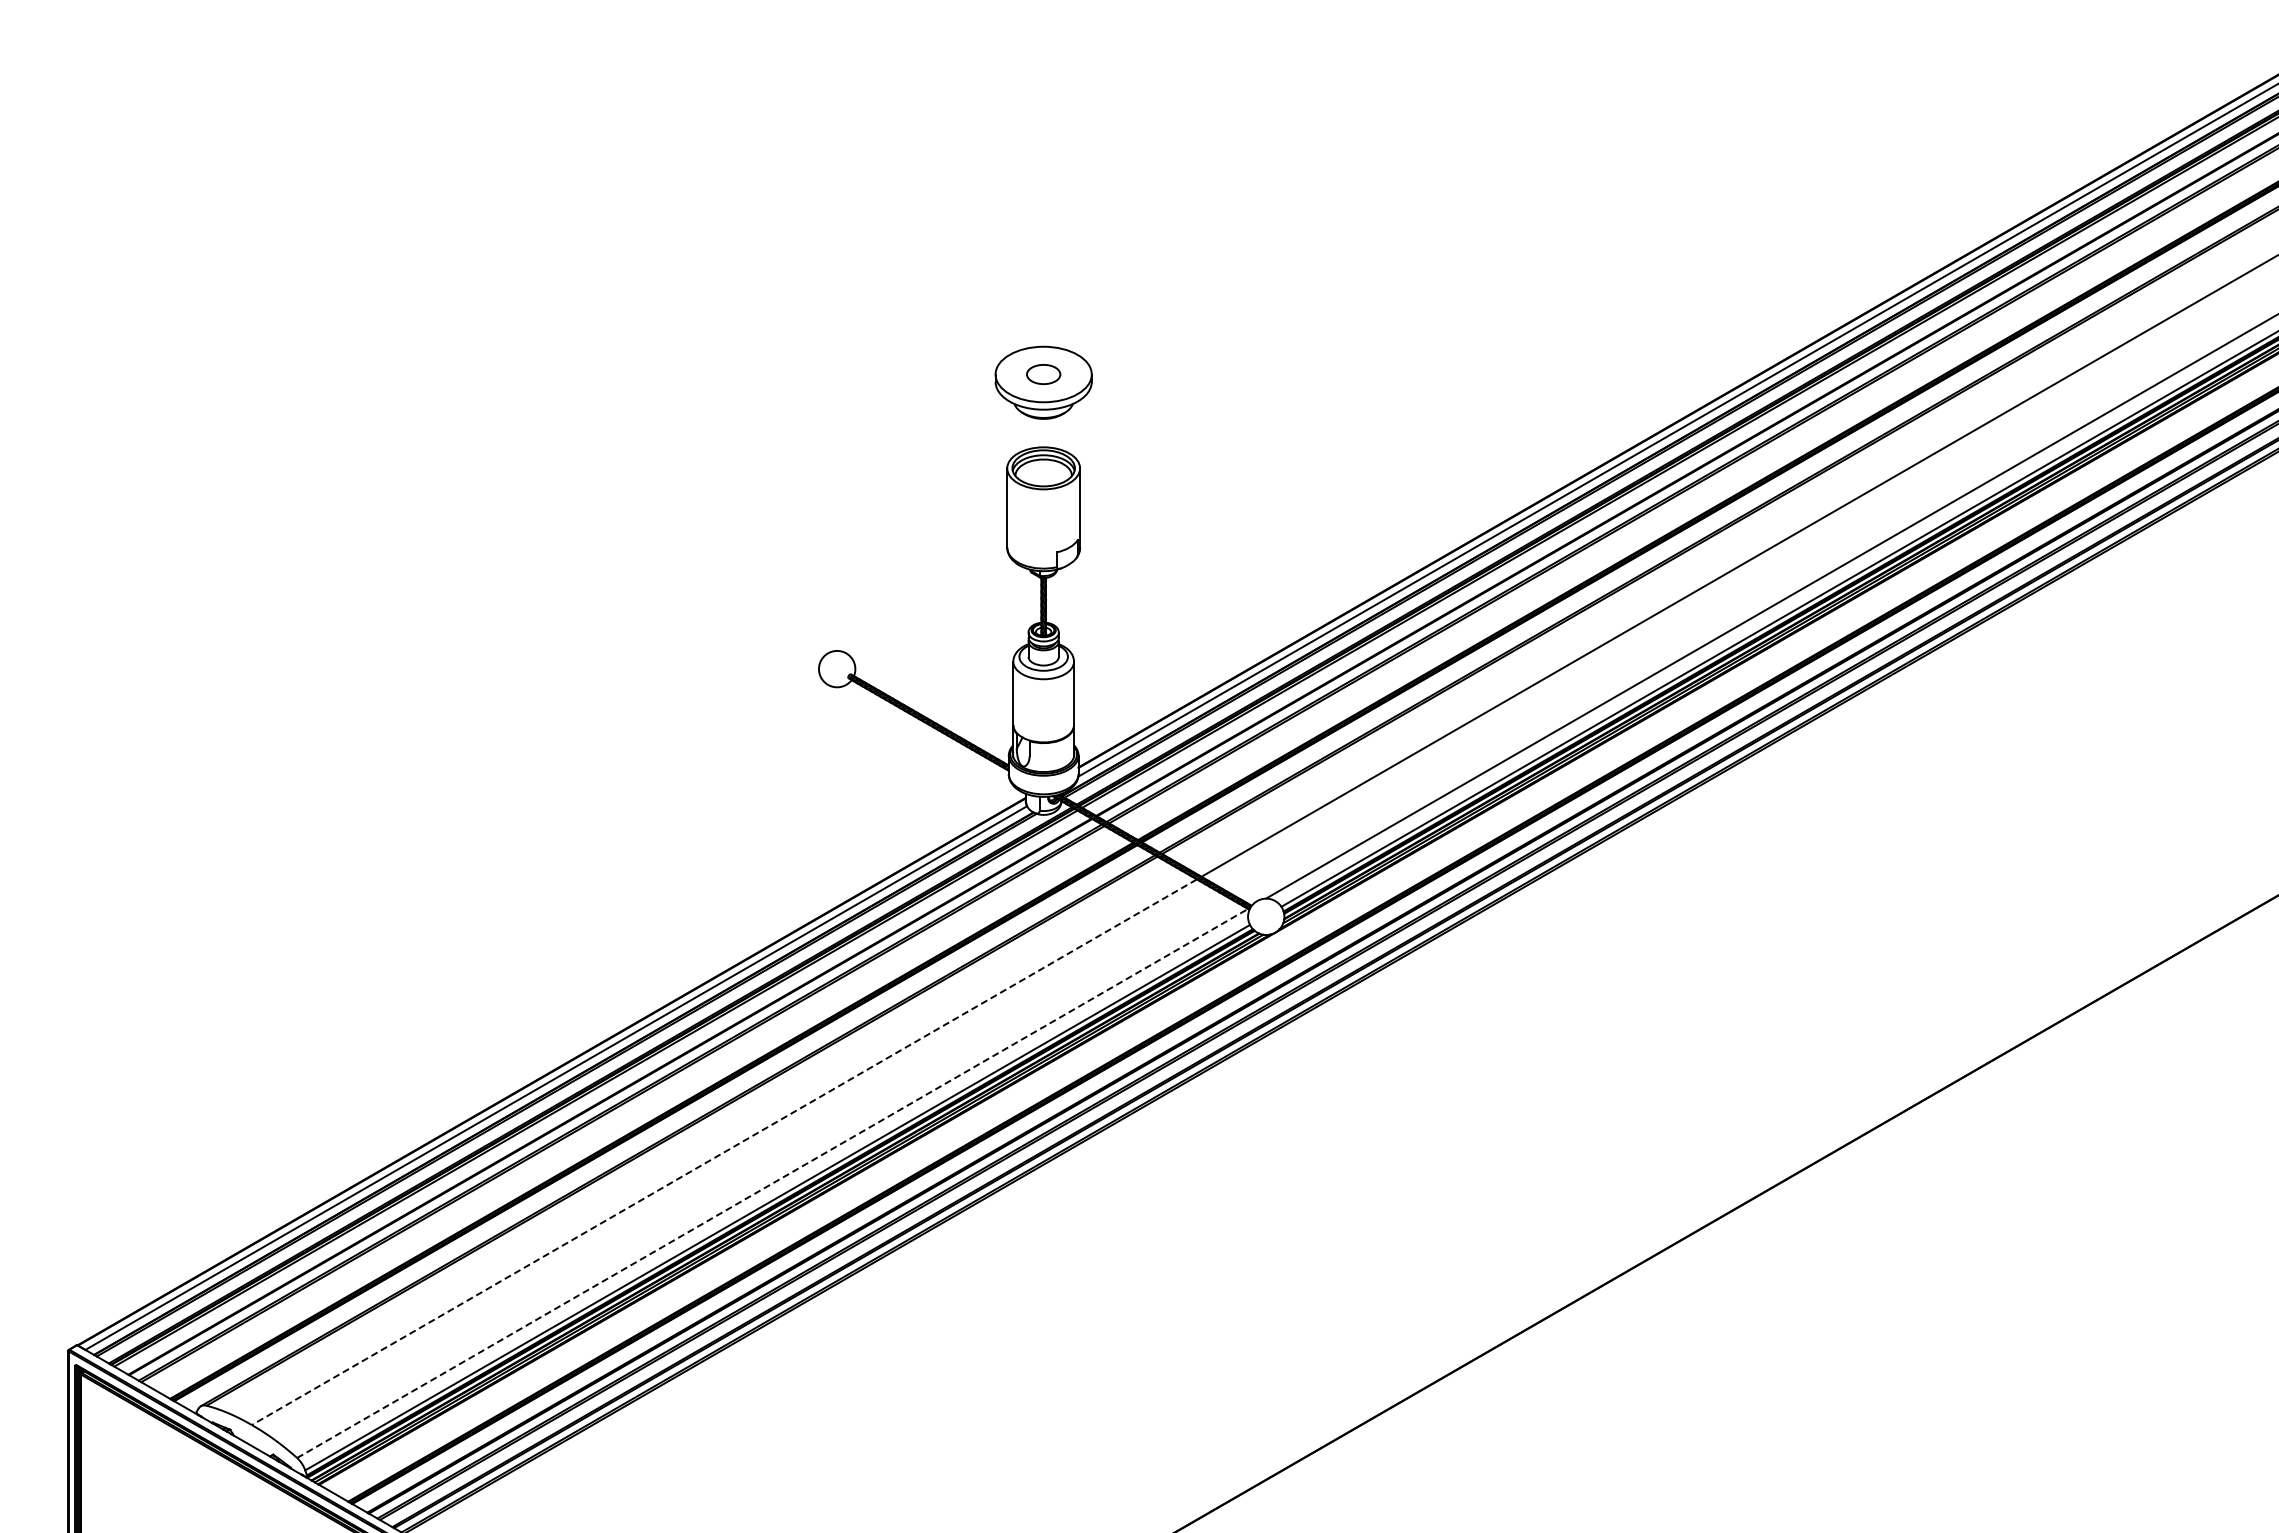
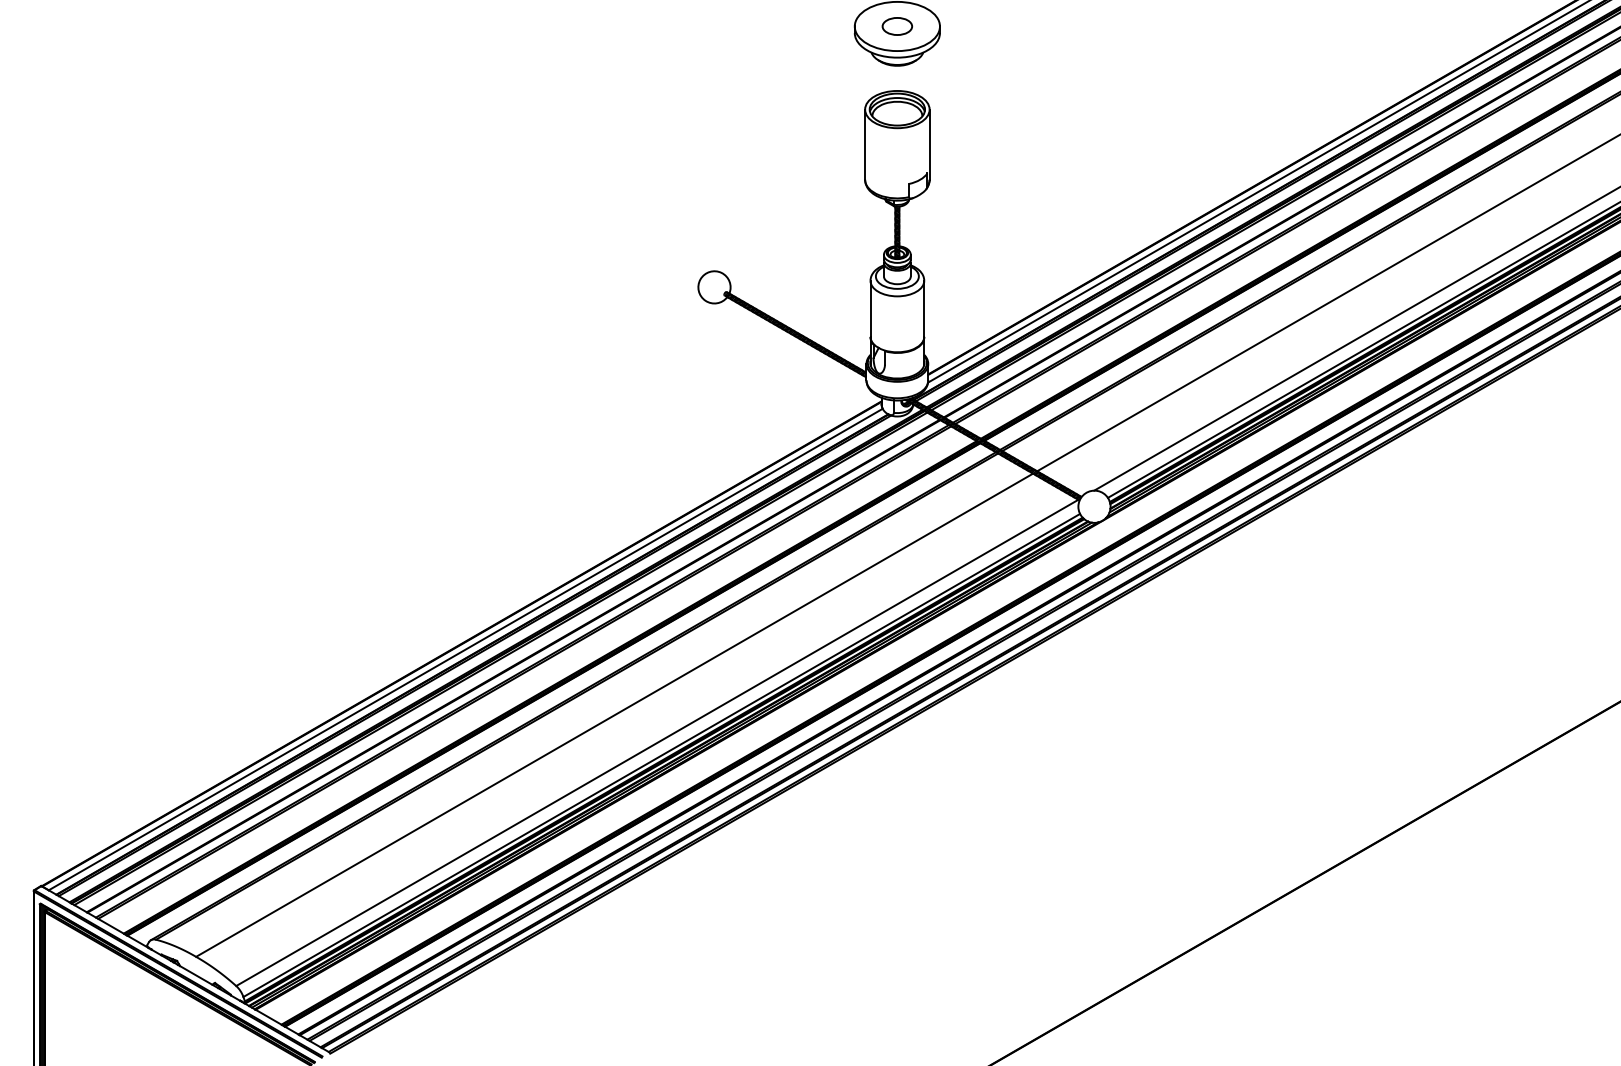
line: (724, 1152) -> (614, 715), dashed -> solid
line: (772, 1183) -> (657, 742), dashed -> solid

